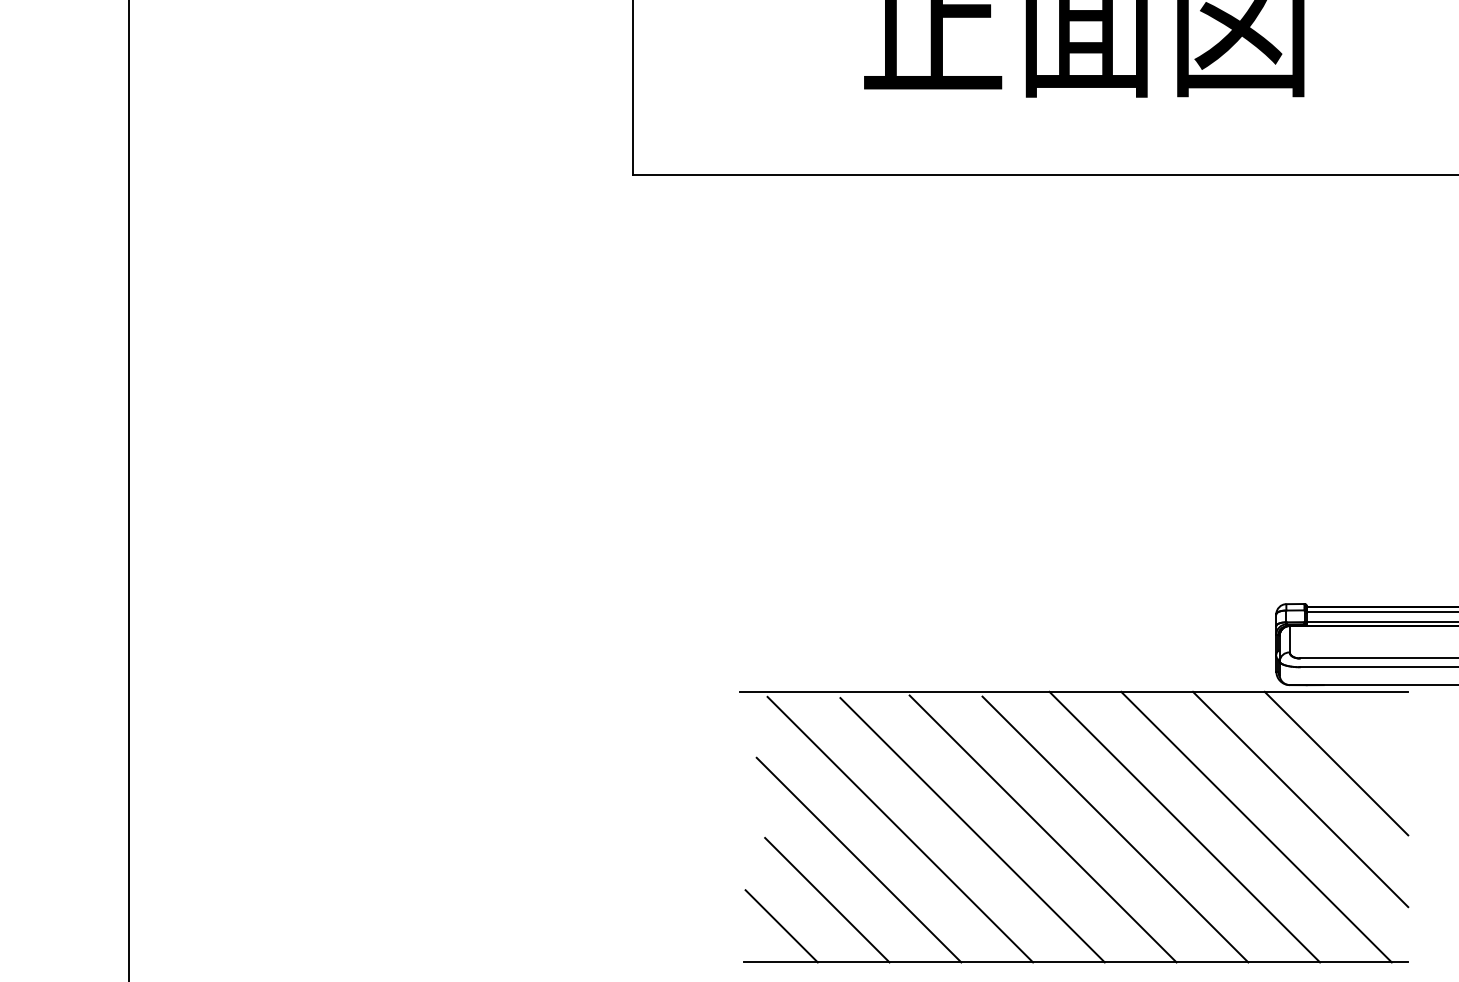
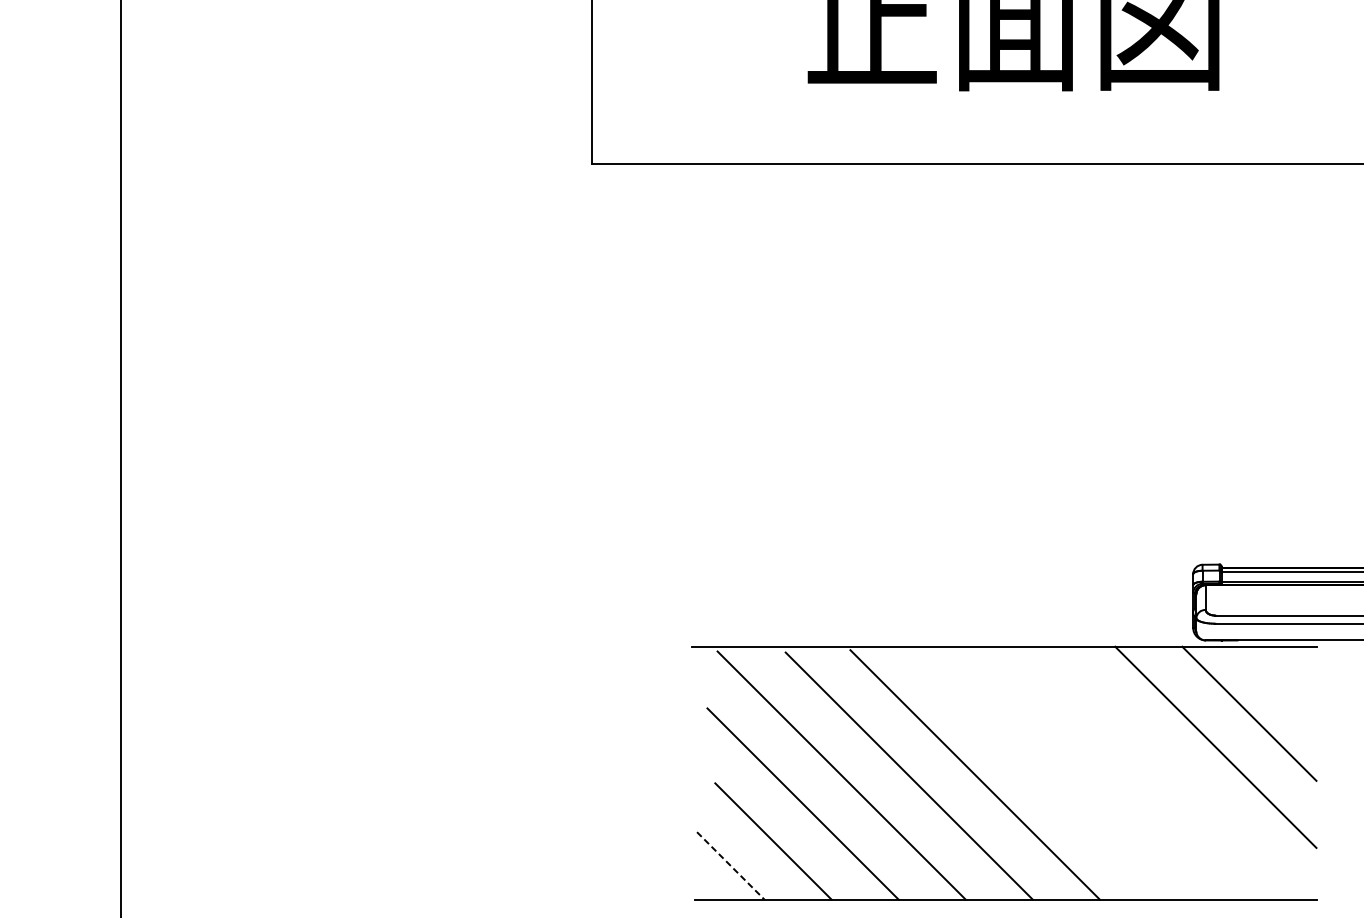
line: (1184, 826) -> (1107, 772), removed
line: (1256, 826) -> (1174, 772), removed
line: (1115, 829) -> (1042, 775), removed
line: (782, 926) -> (731, 866), solid -> dashed

